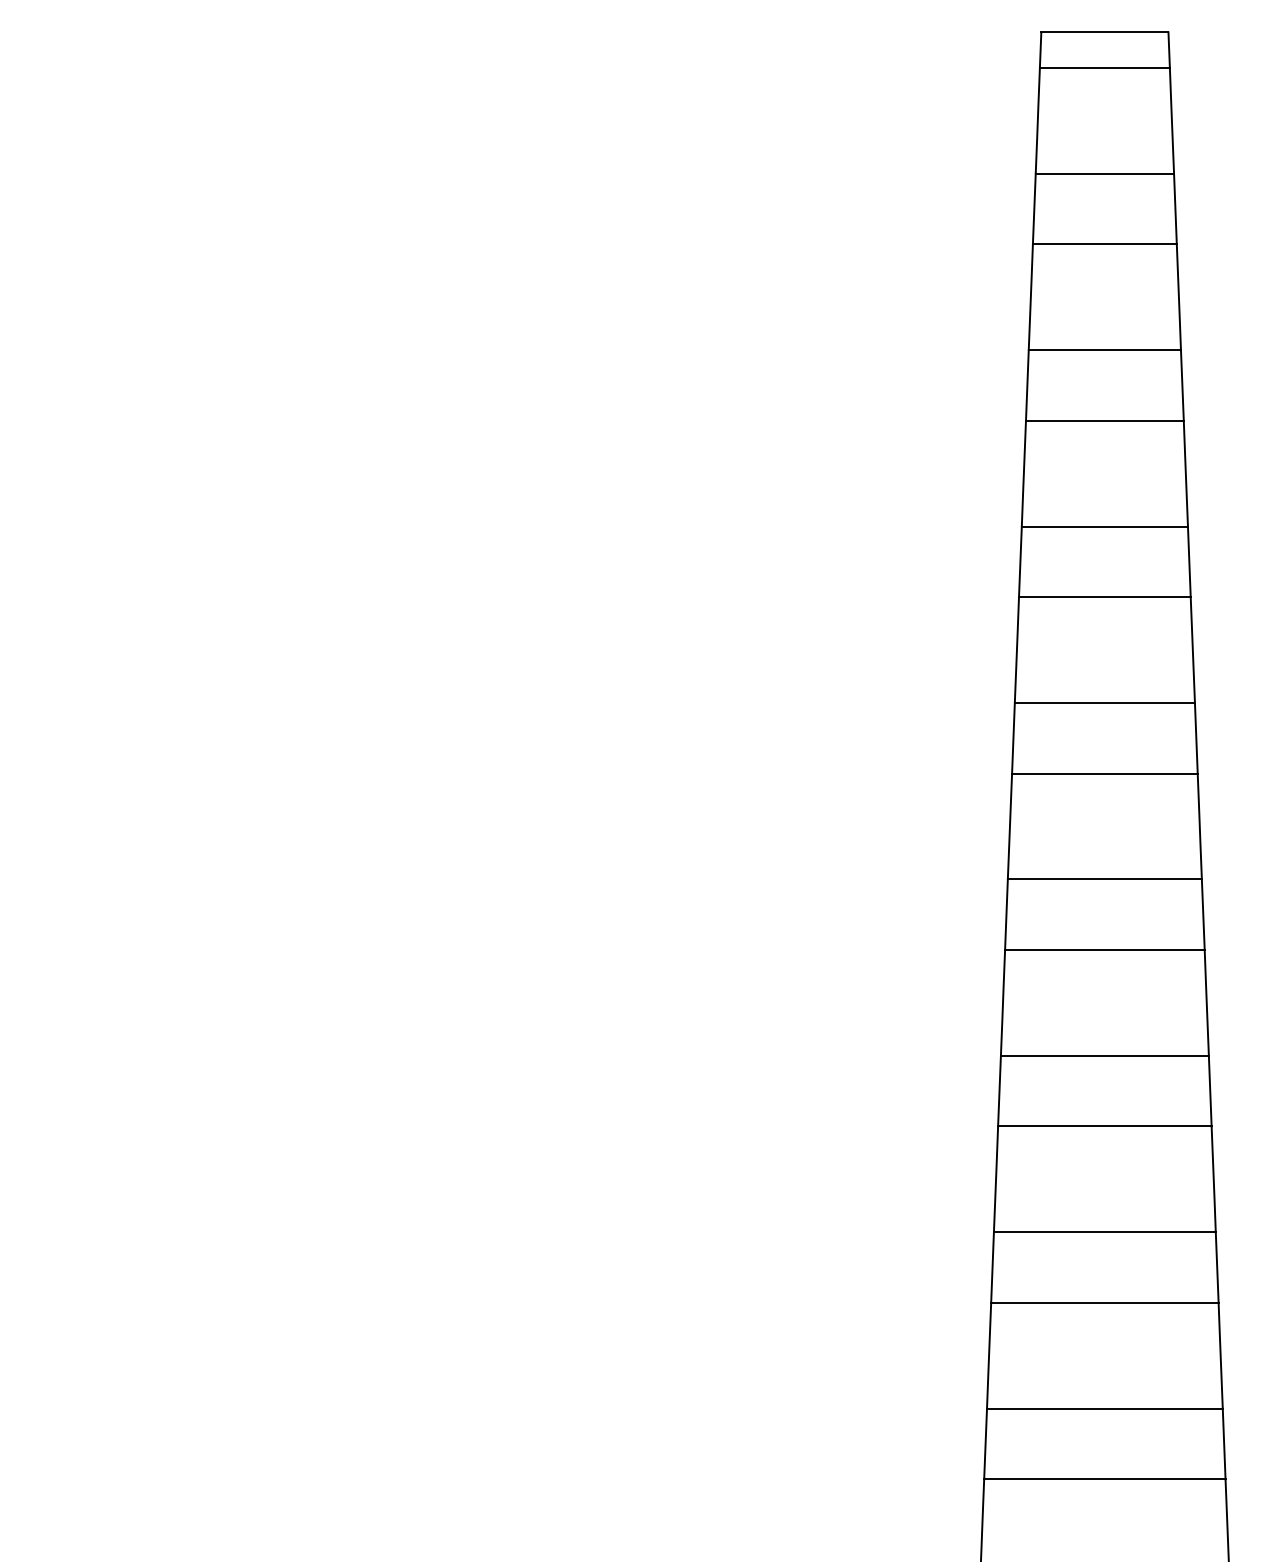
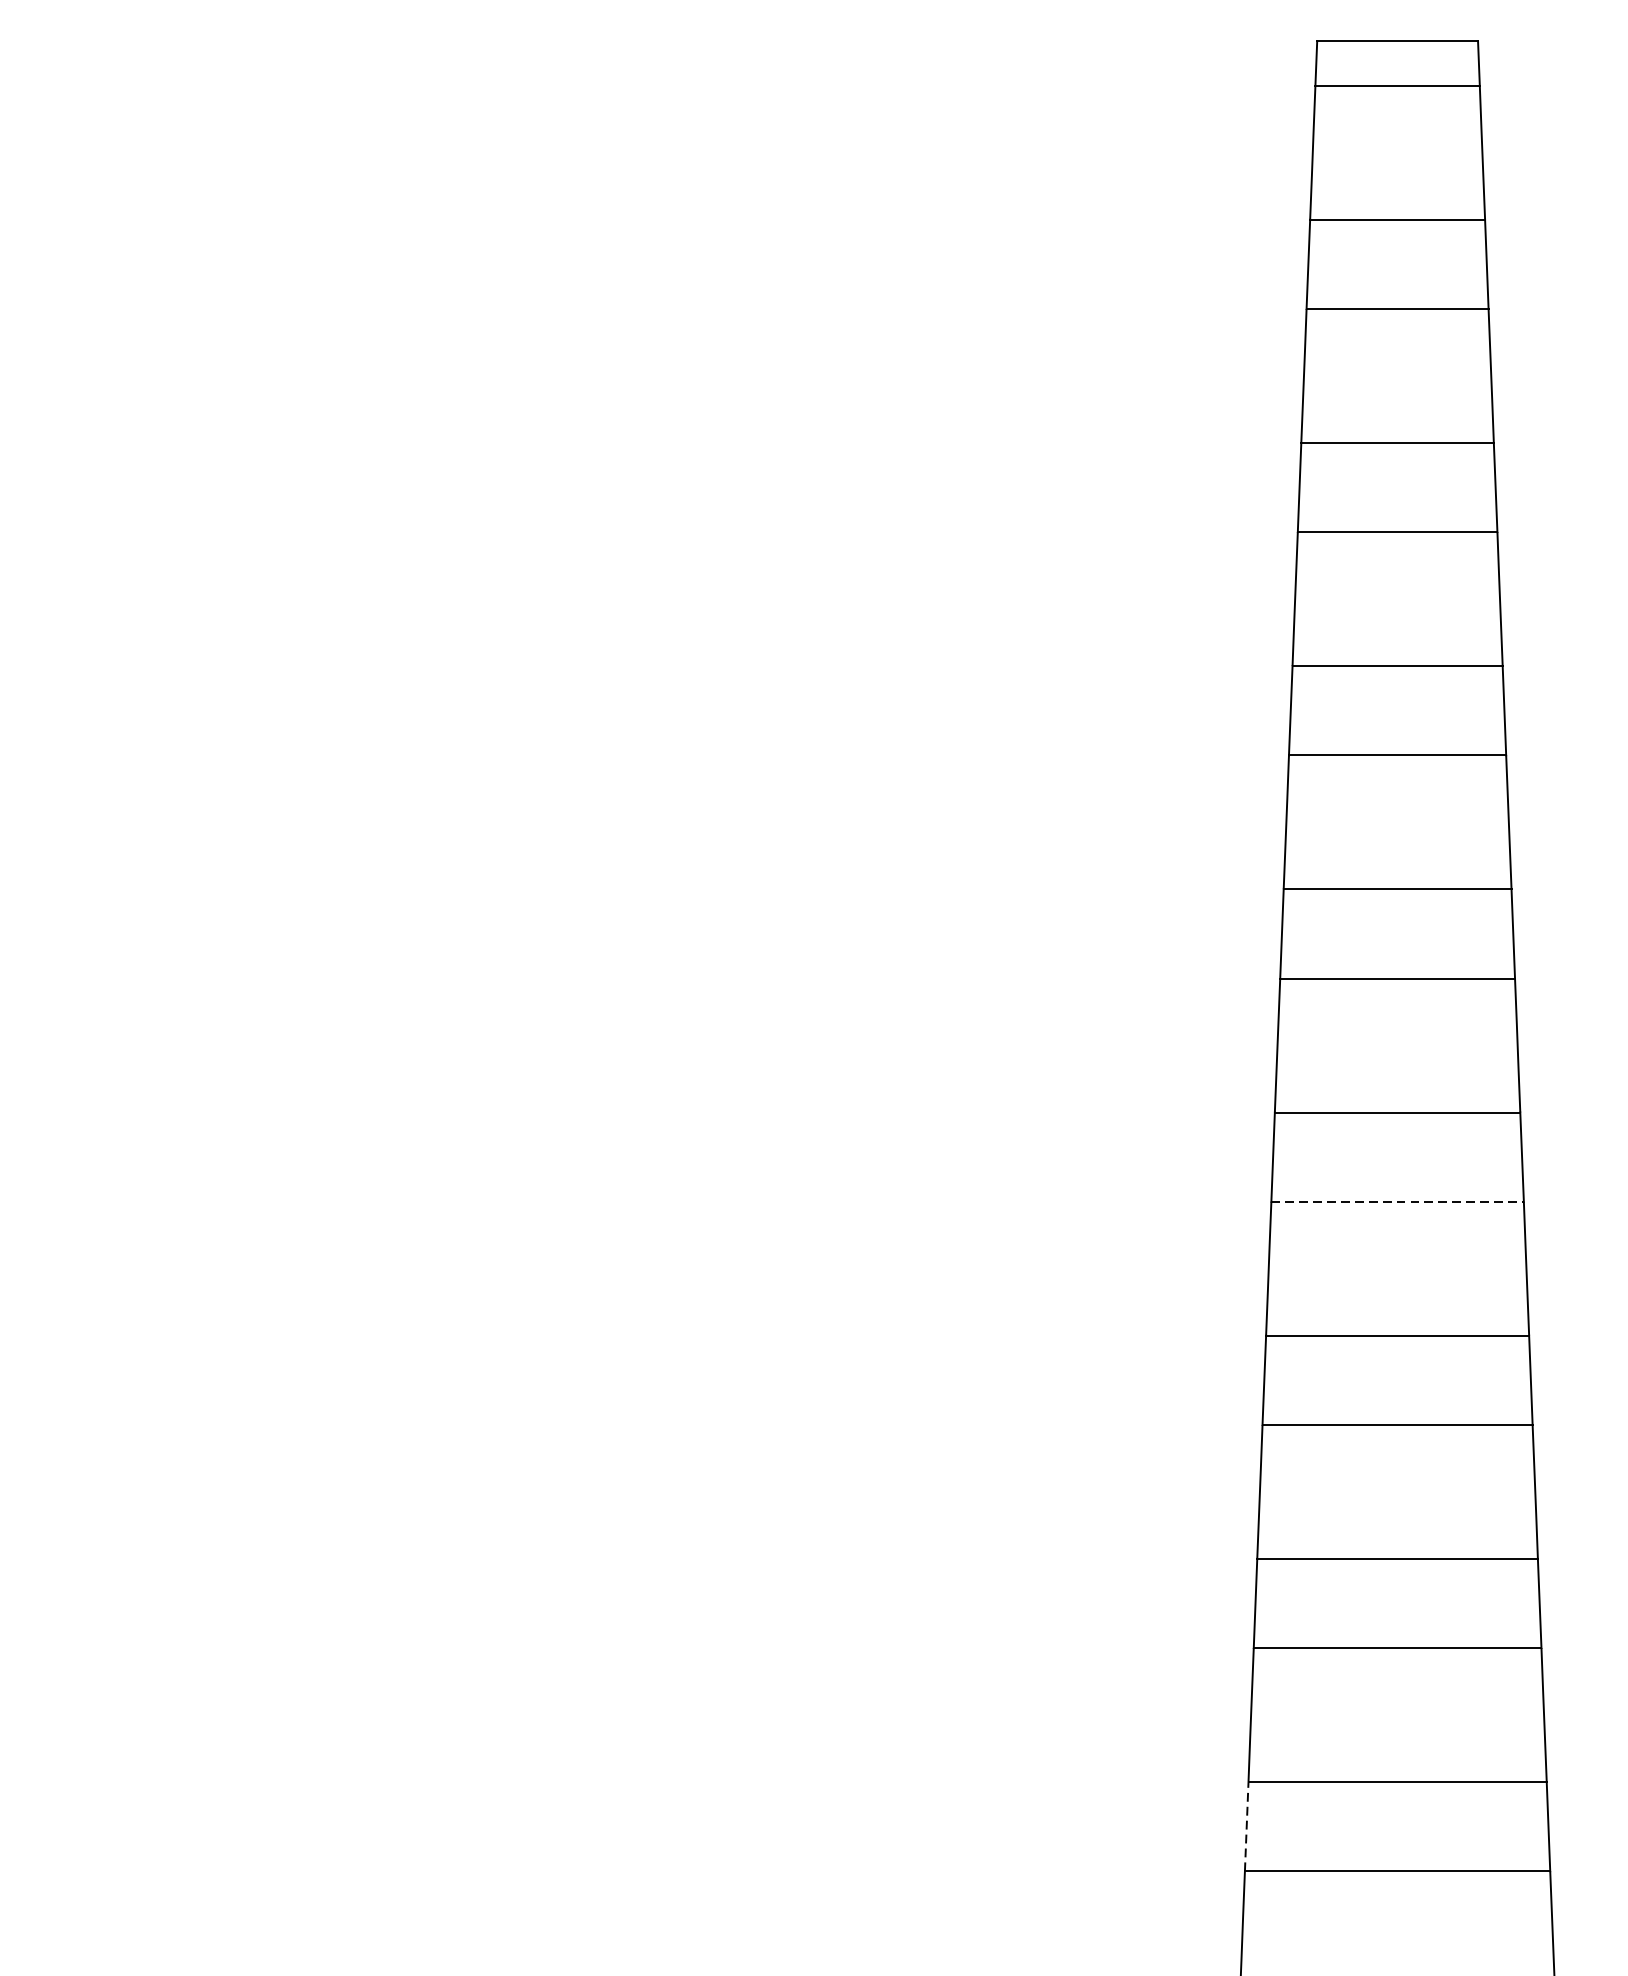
line: (1104, 949) -> (1397, 1201), solid -> dashed
line: (985, 1443) -> (1246, 1825), solid -> dashed

